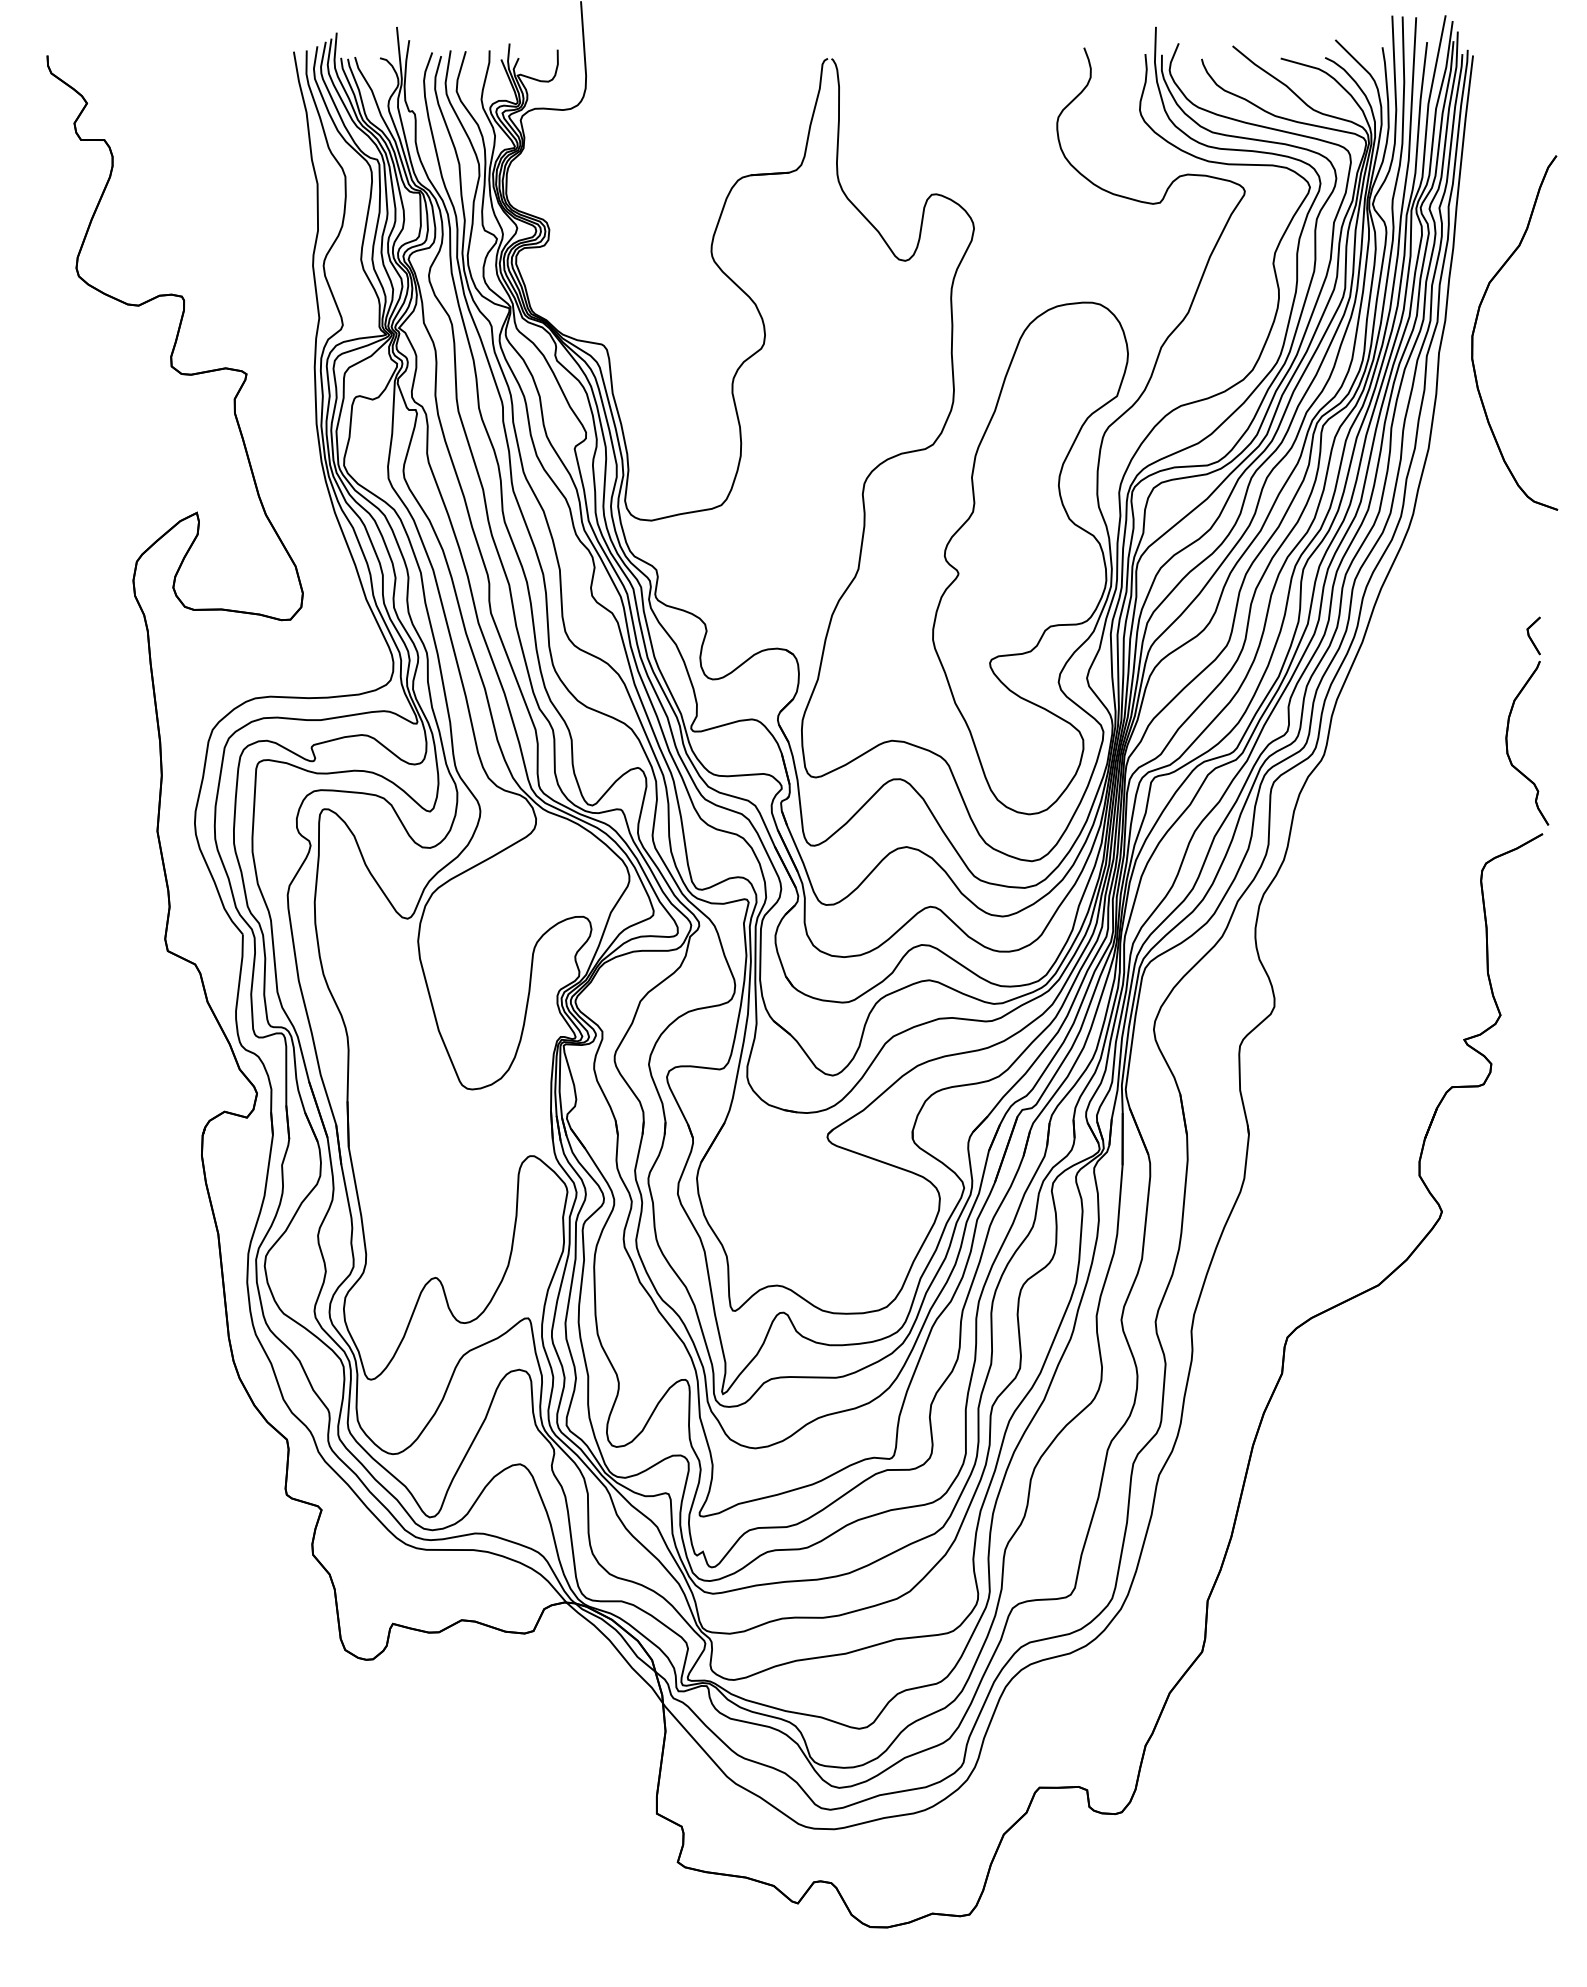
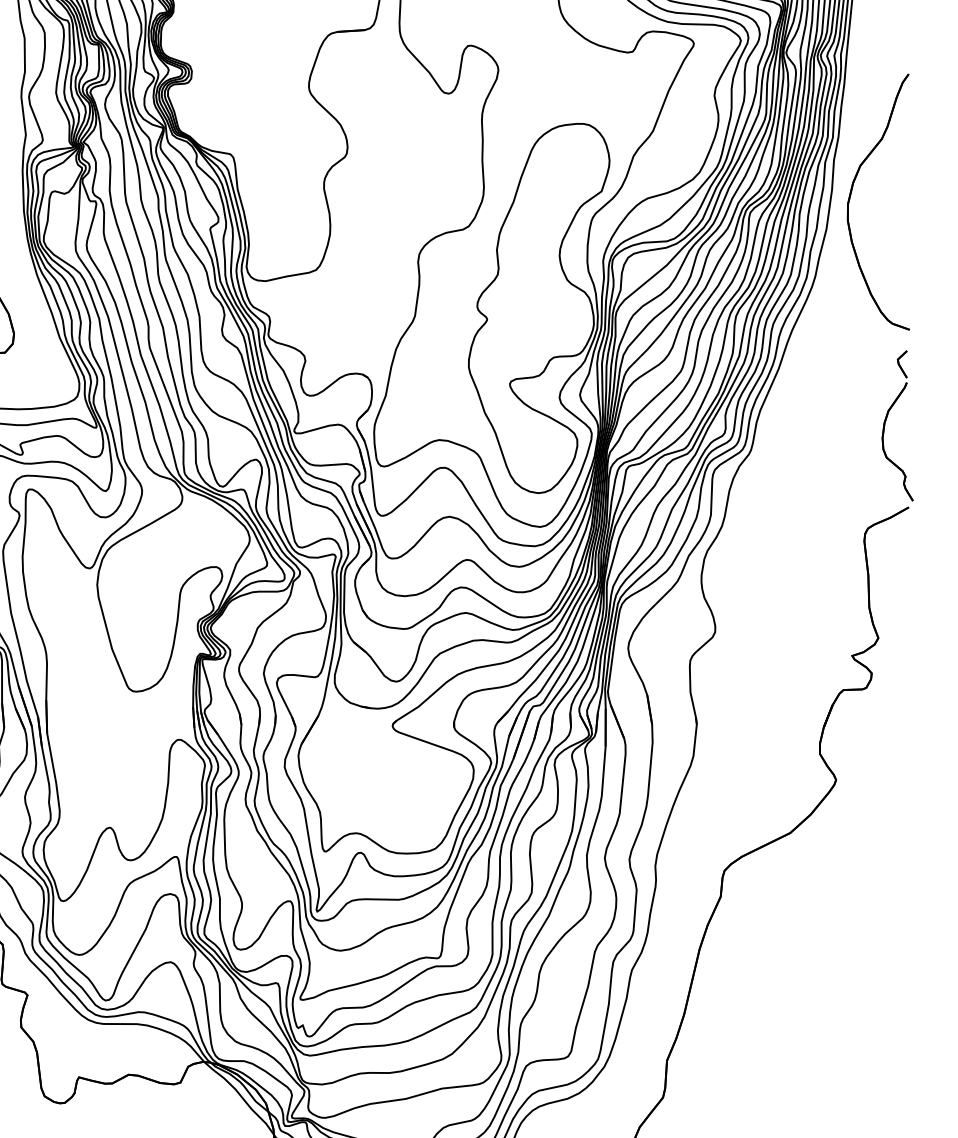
part: (1476, 324) -> (850, 195), moved

